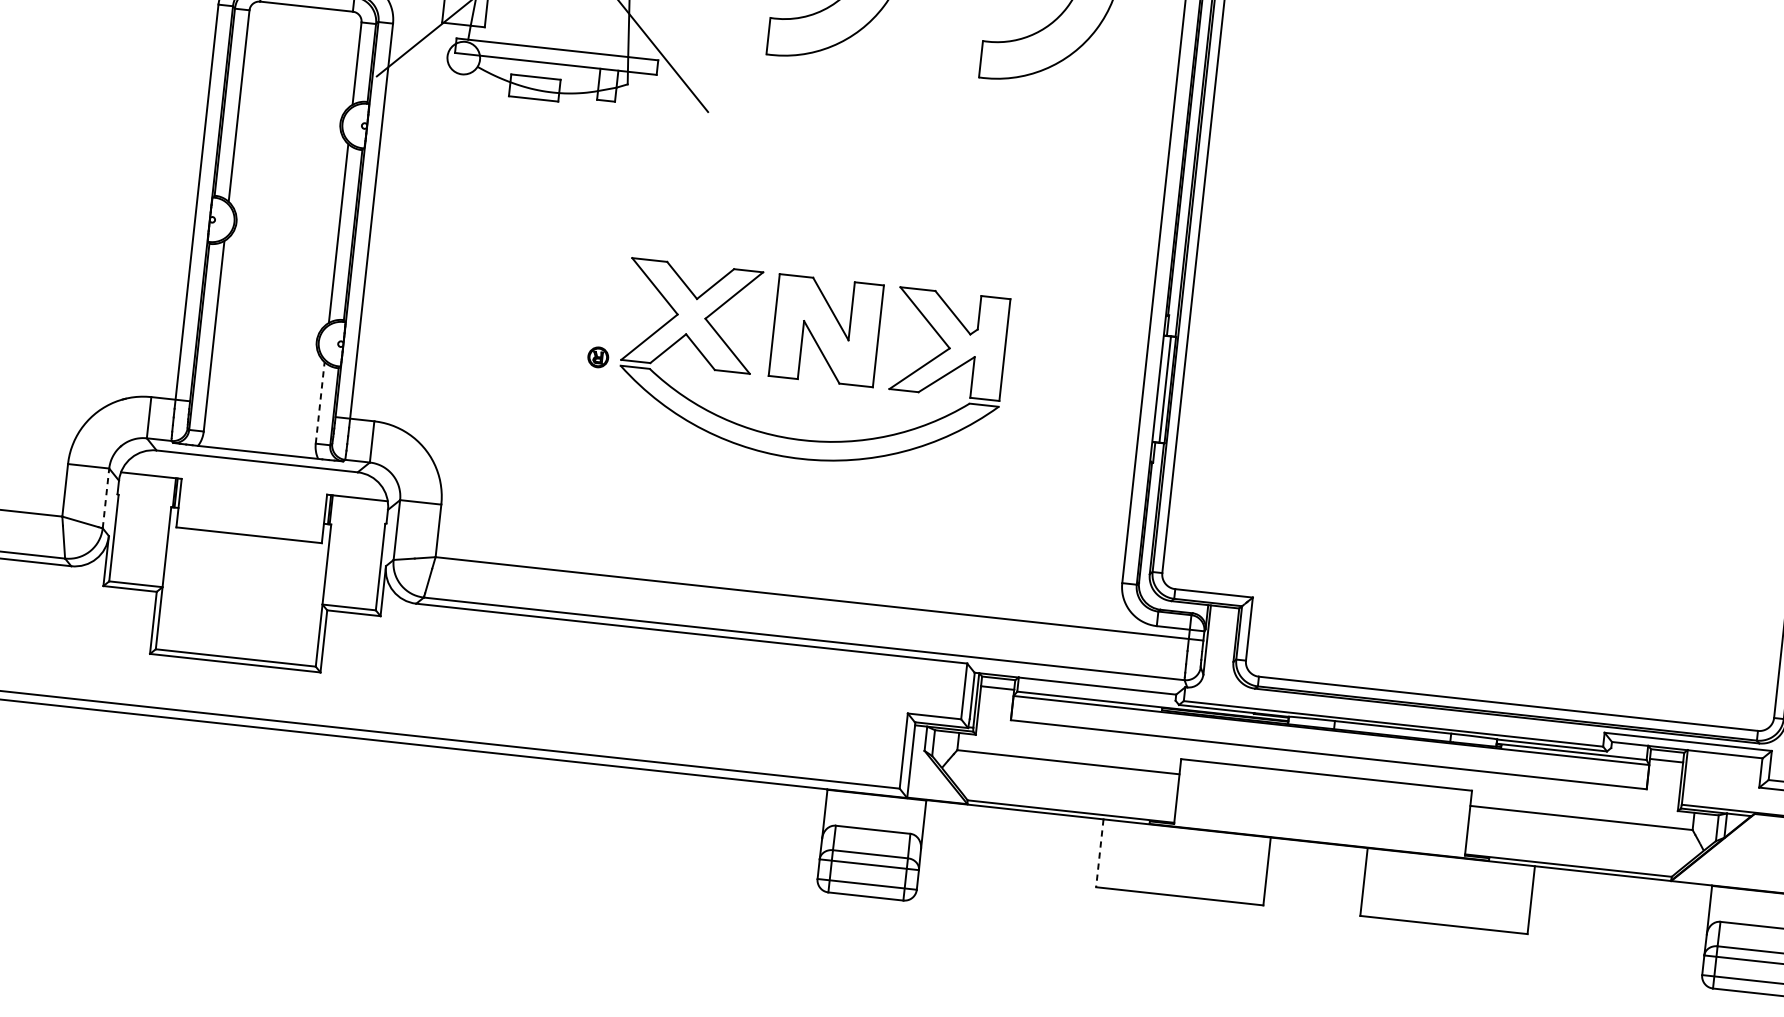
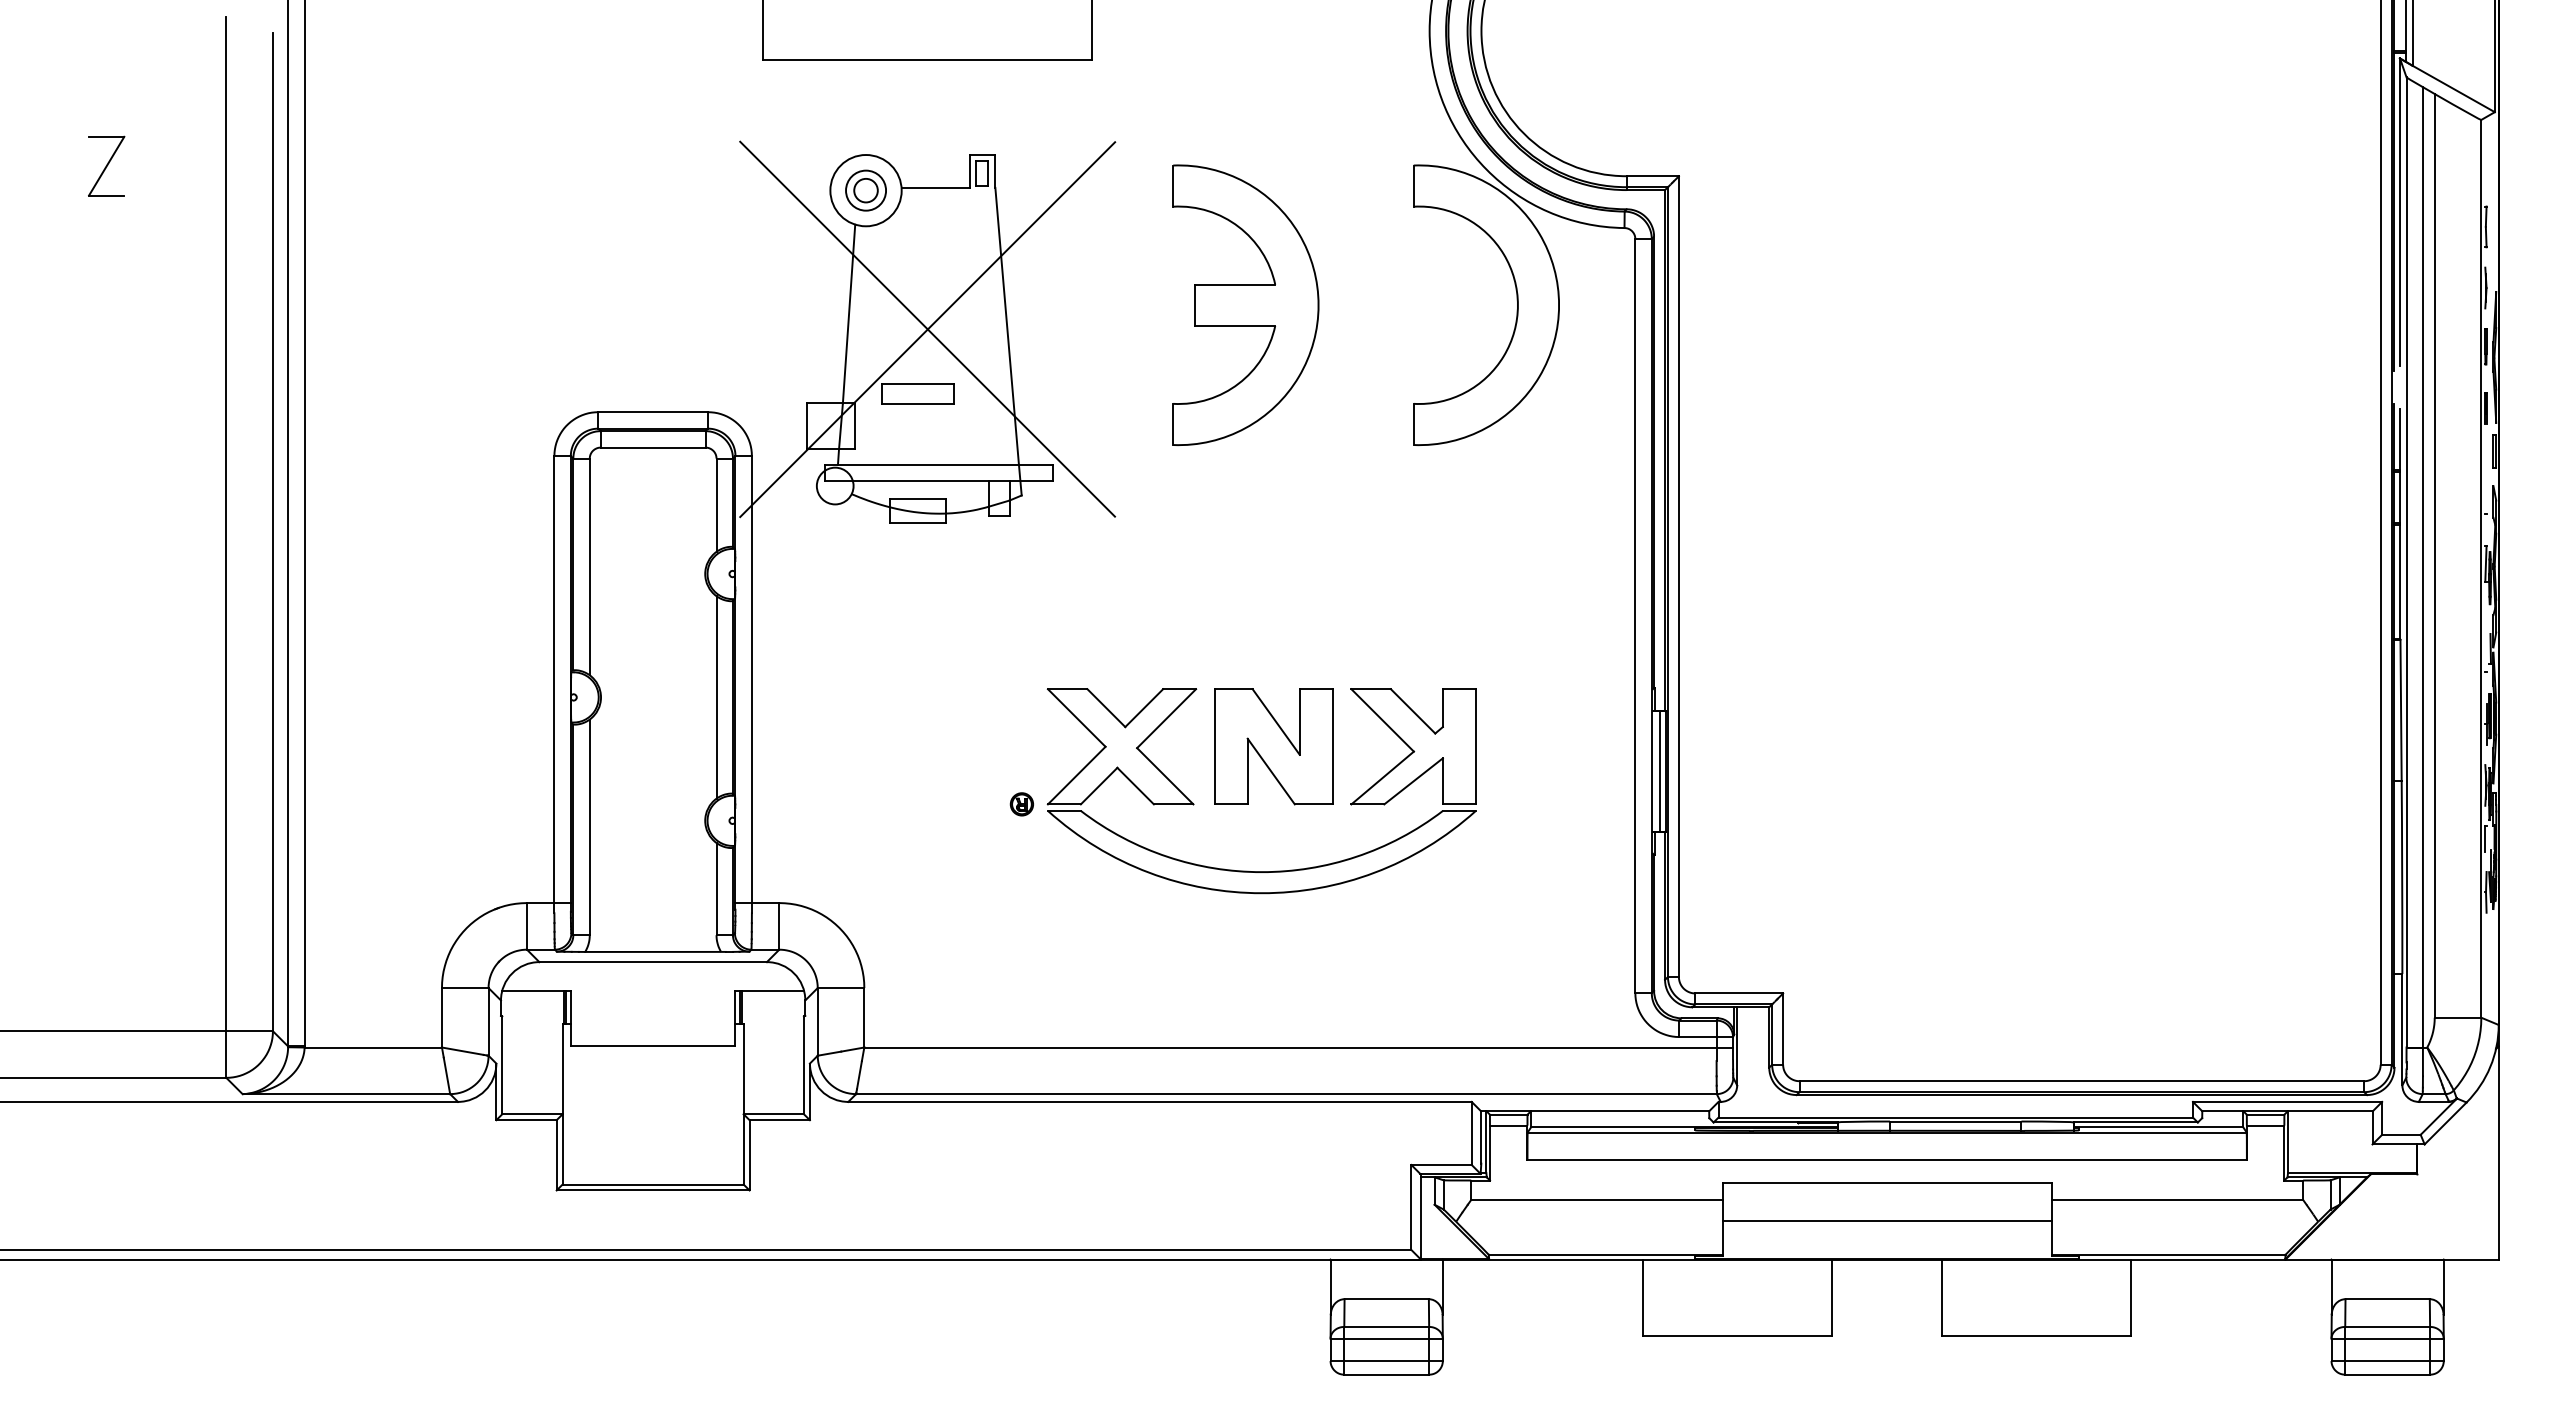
line: (320, 402) -> (716, 888), dashed -> solid
line: (105, 498) -> (488, 1021), dashed -> solid
line: (1322, 809) -> (1886, 1221), added
line: (1100, 853) -> (1643, 1298), dashed -> solid

